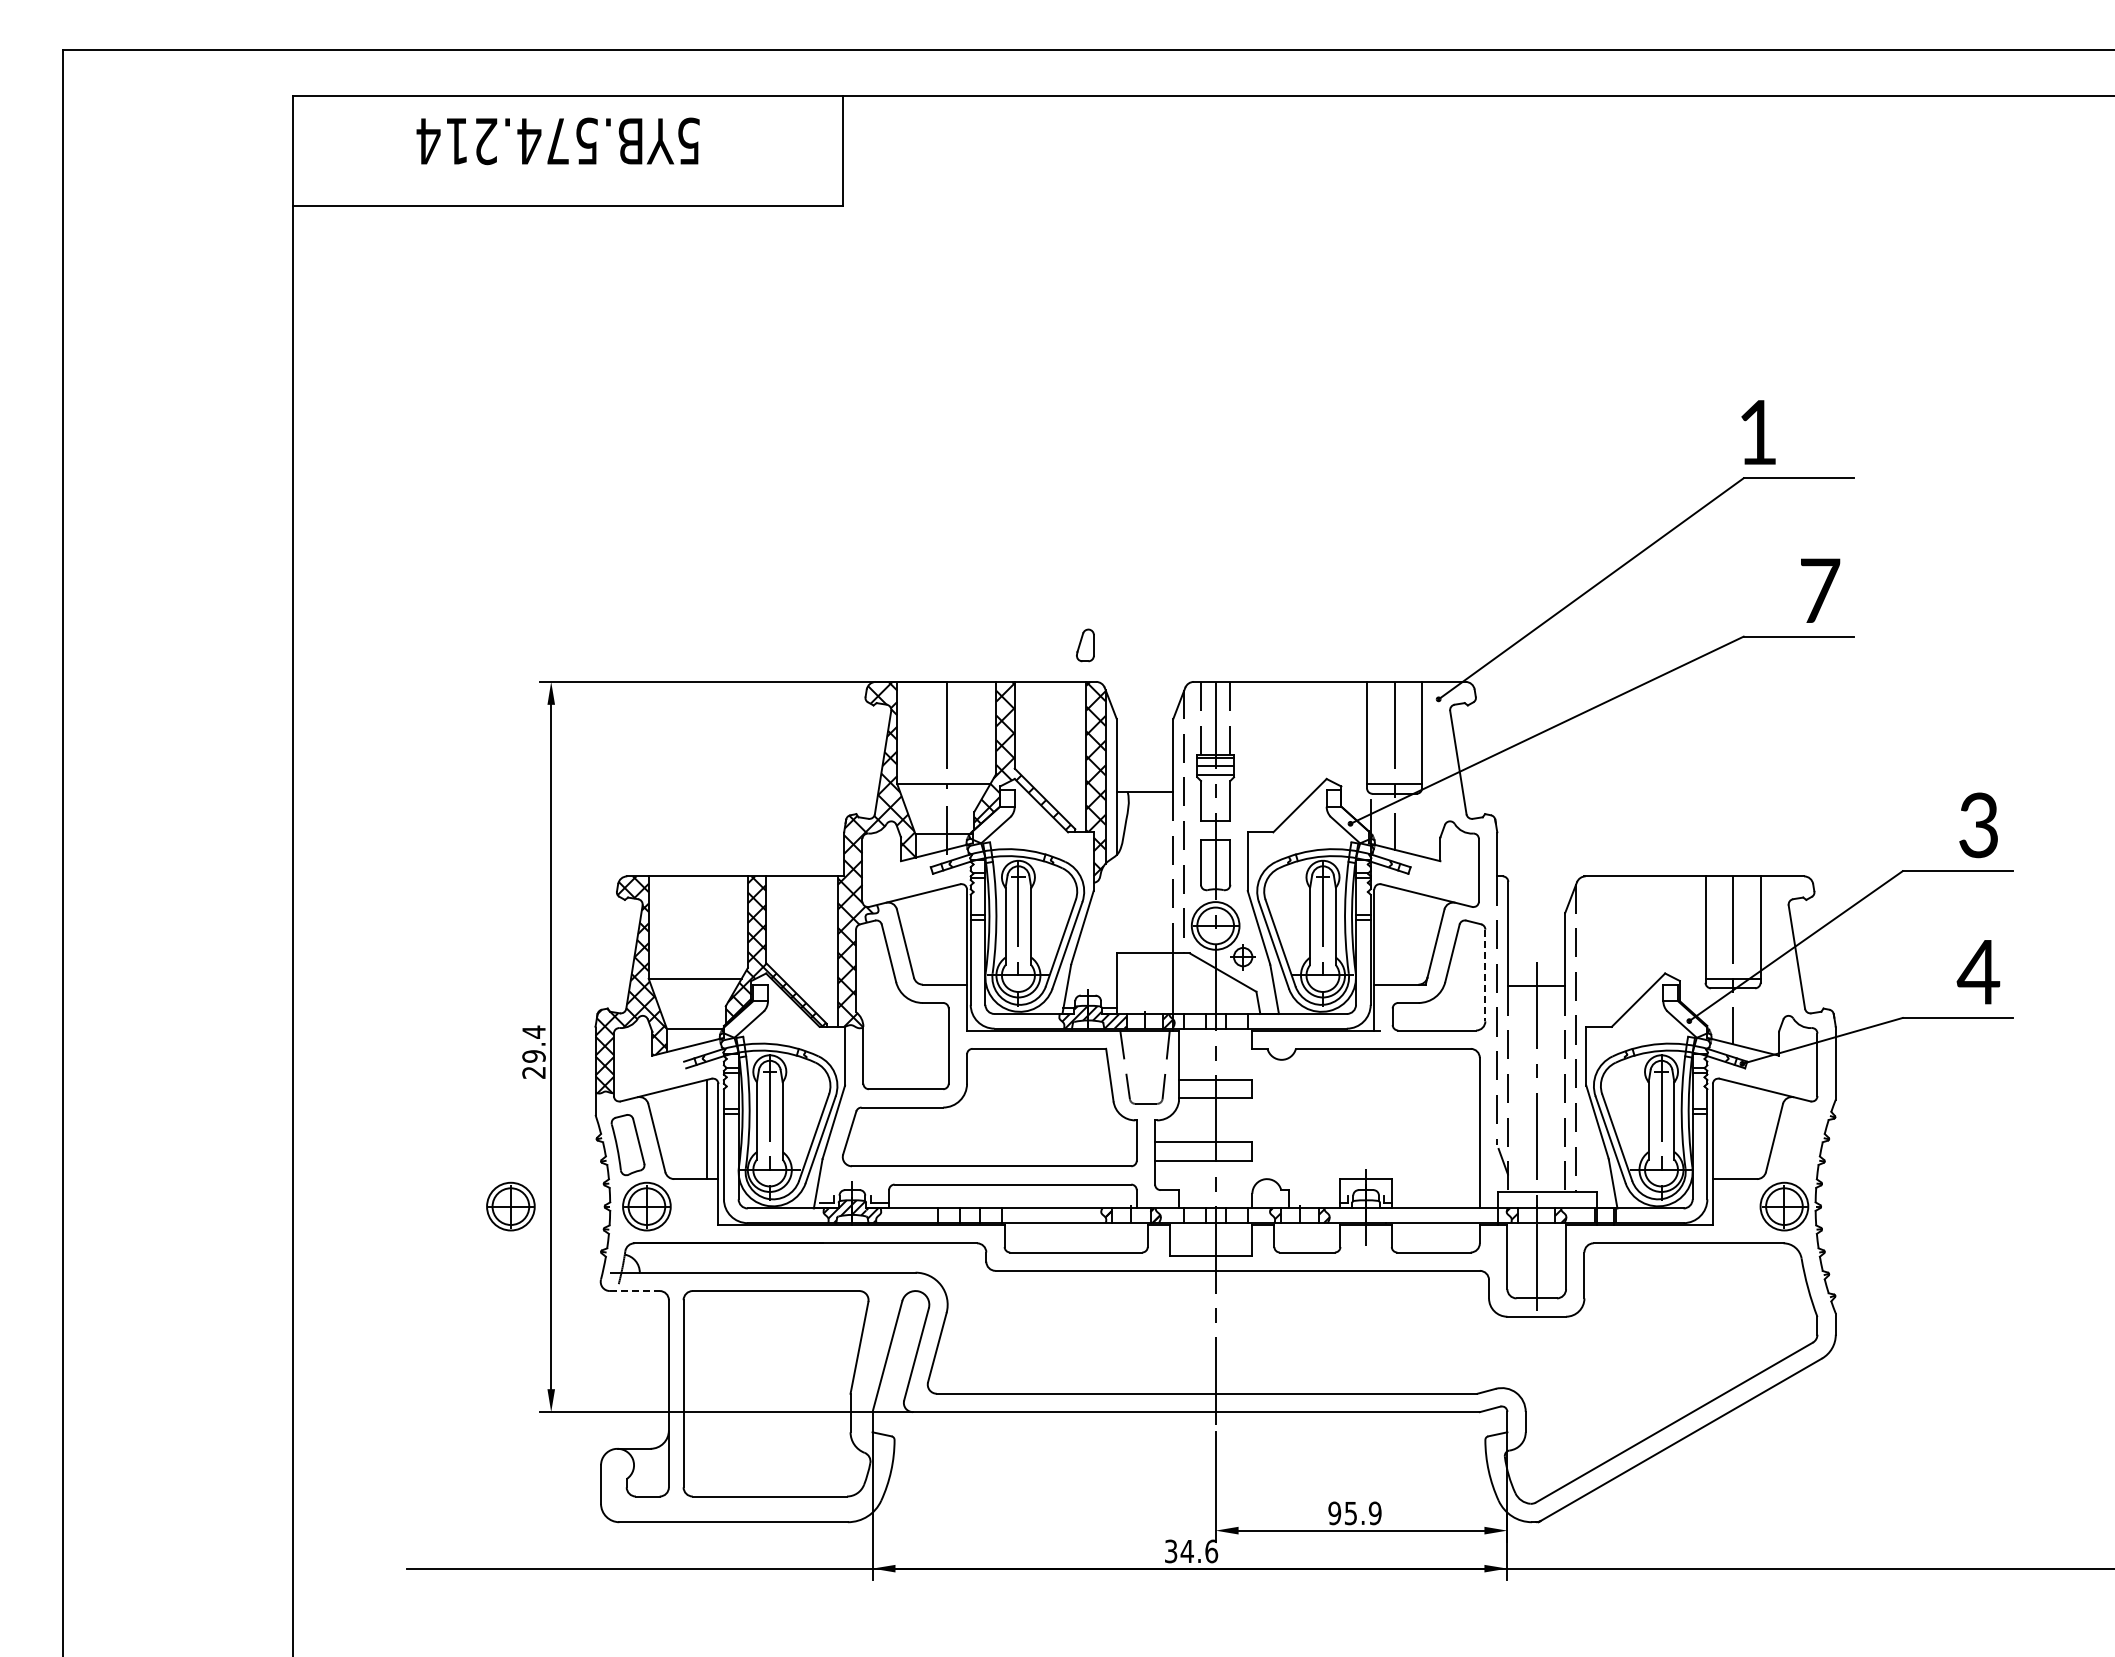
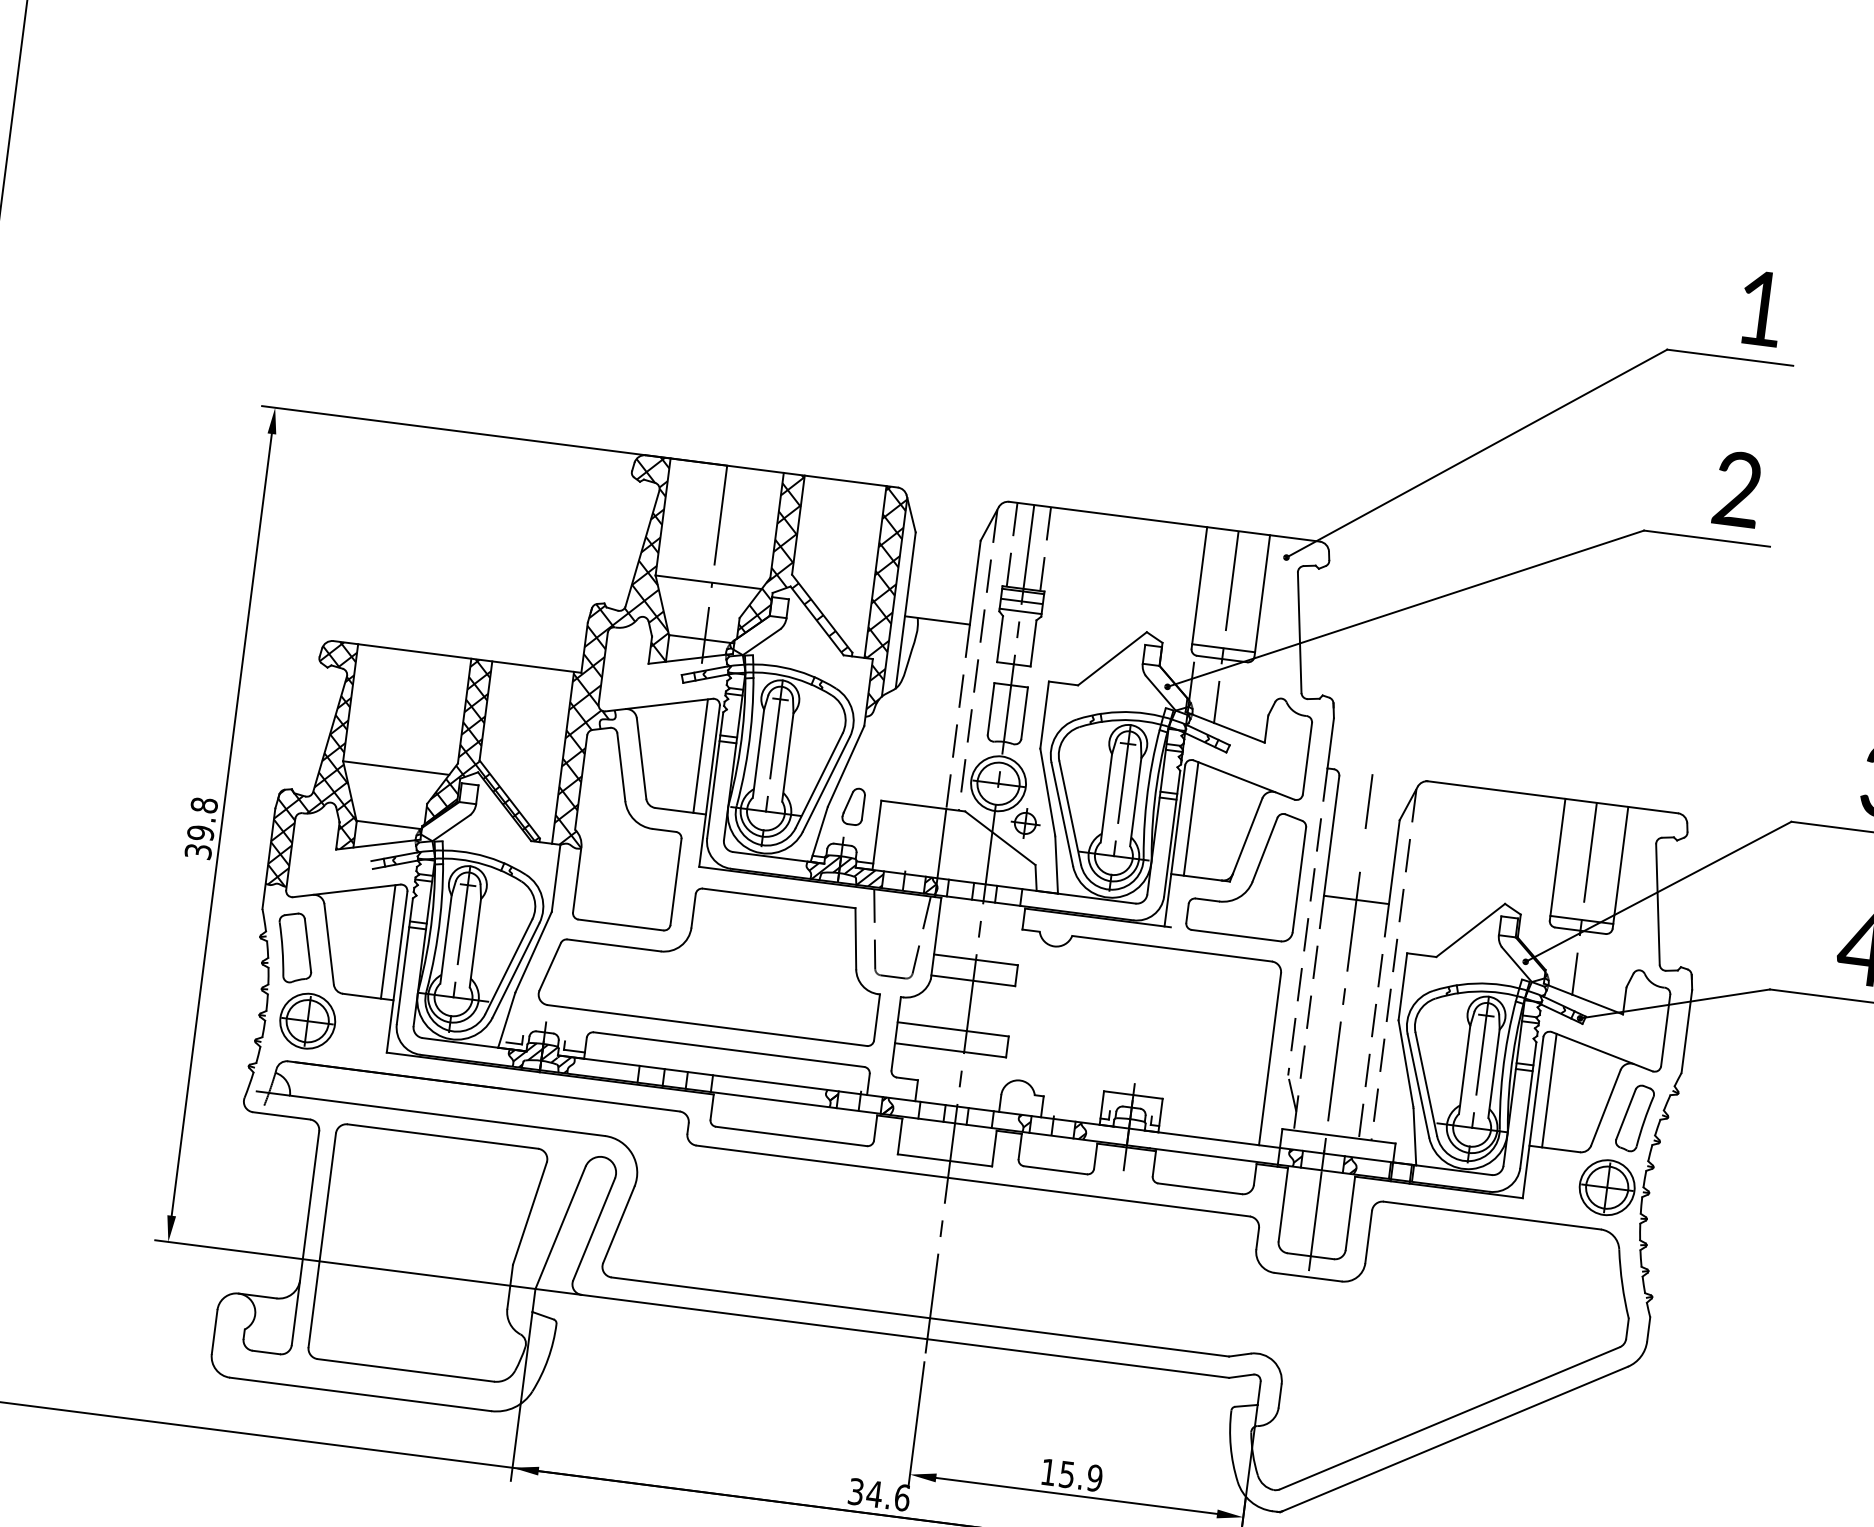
text: (1758, 432) -> (1761, 308), moved
text: (1820, 590) -> (1738, 489), 7 -> 2
part: (1085, 645) -> (853, 806), moved
line: (1536, 899) -> (1368, 800), added
line: (956, 934) -> (701, 755), added
line: (1385, 934) -> (1191, 818), added
line: (1485, 975) -> (1299, 879), dashed -> solid
text: (533, 1051) -> (200, 827), 29.4 -> 39.8
line: (1723, 1129) -> (1548, 1090), added
part: (1800, 1143) -> (1634, 1117), added
part: (510, 1206) -> (151, 1001), removed
line: (634, 1291) -> (281, 1116), dashed -> solid
text: (1334, 1513) -> (1048, 1472), 95.9 -> 15.9

